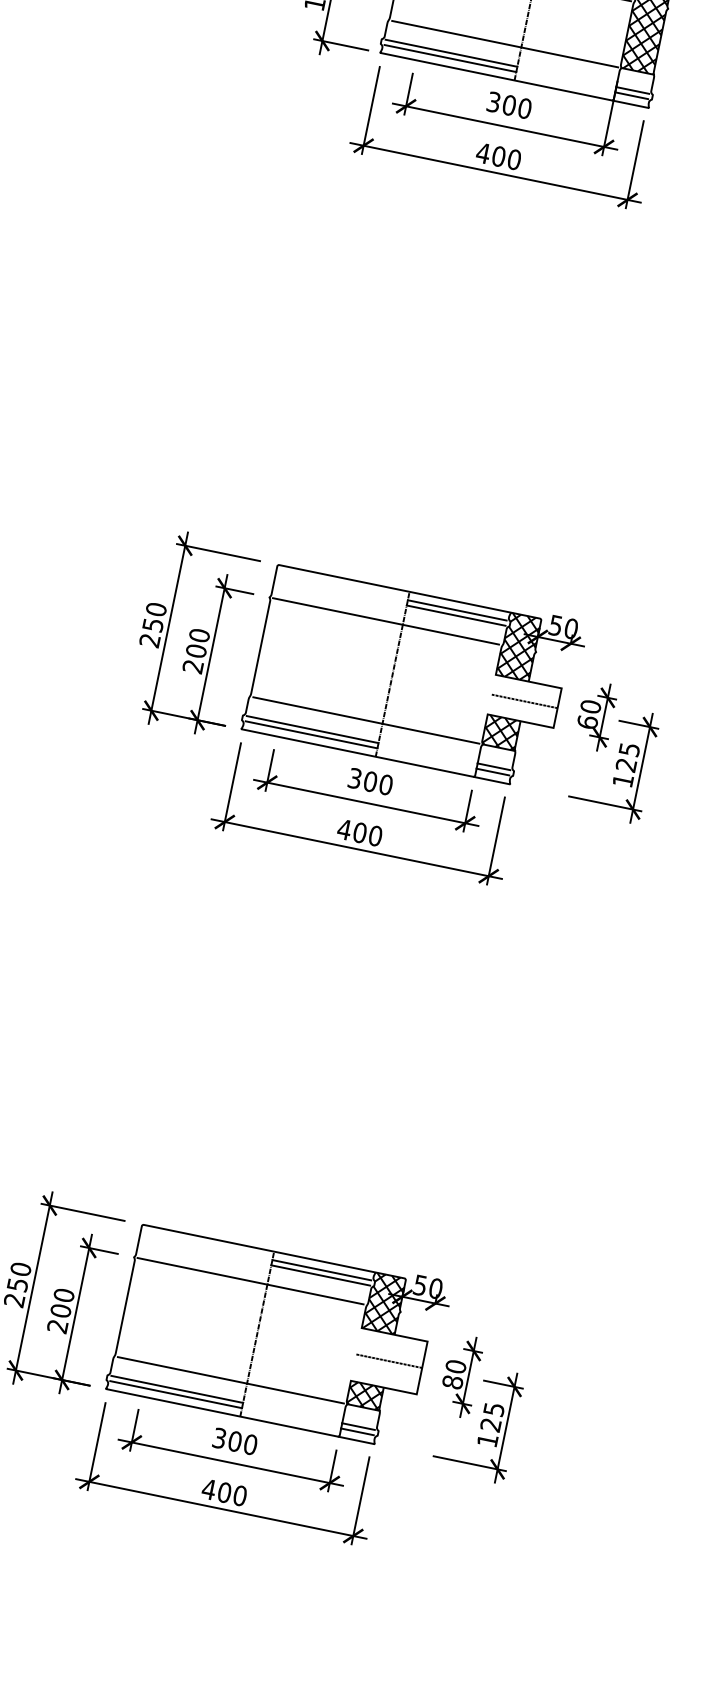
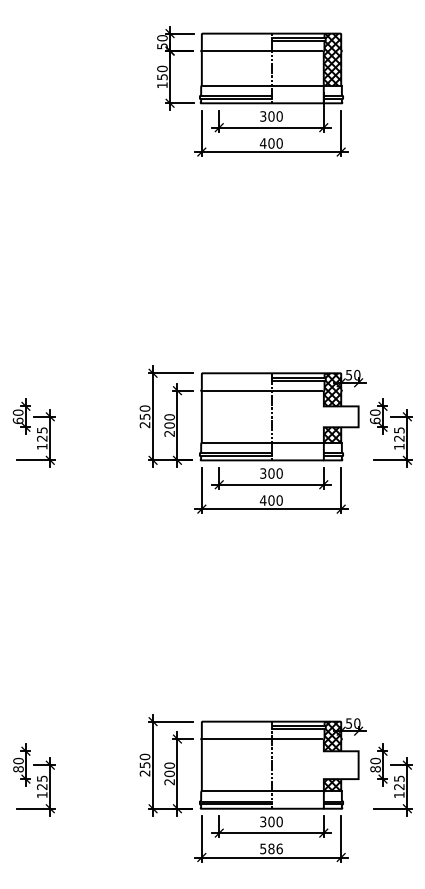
line: (523, 700) -> (340, 416), removed
line: (387, 1361) -> (340, 765), removed
text: (222, 1491) -> (270, 848), 400 -> 586

